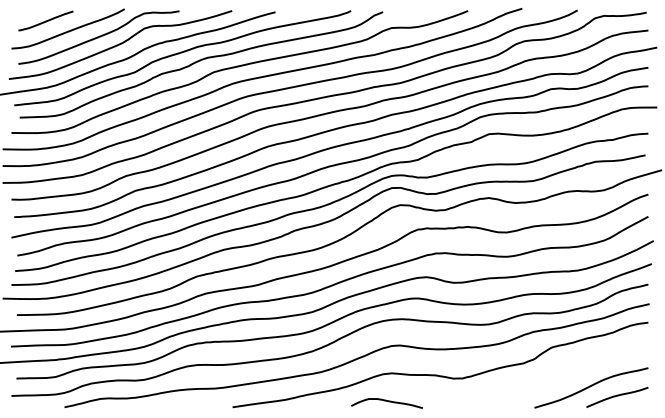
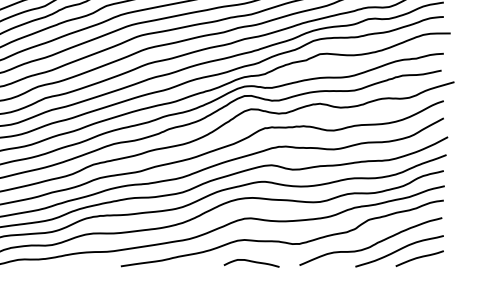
curve: (556, 379) -> (372, 244), added
curve: (386, 401) -> (251, 261), moved

